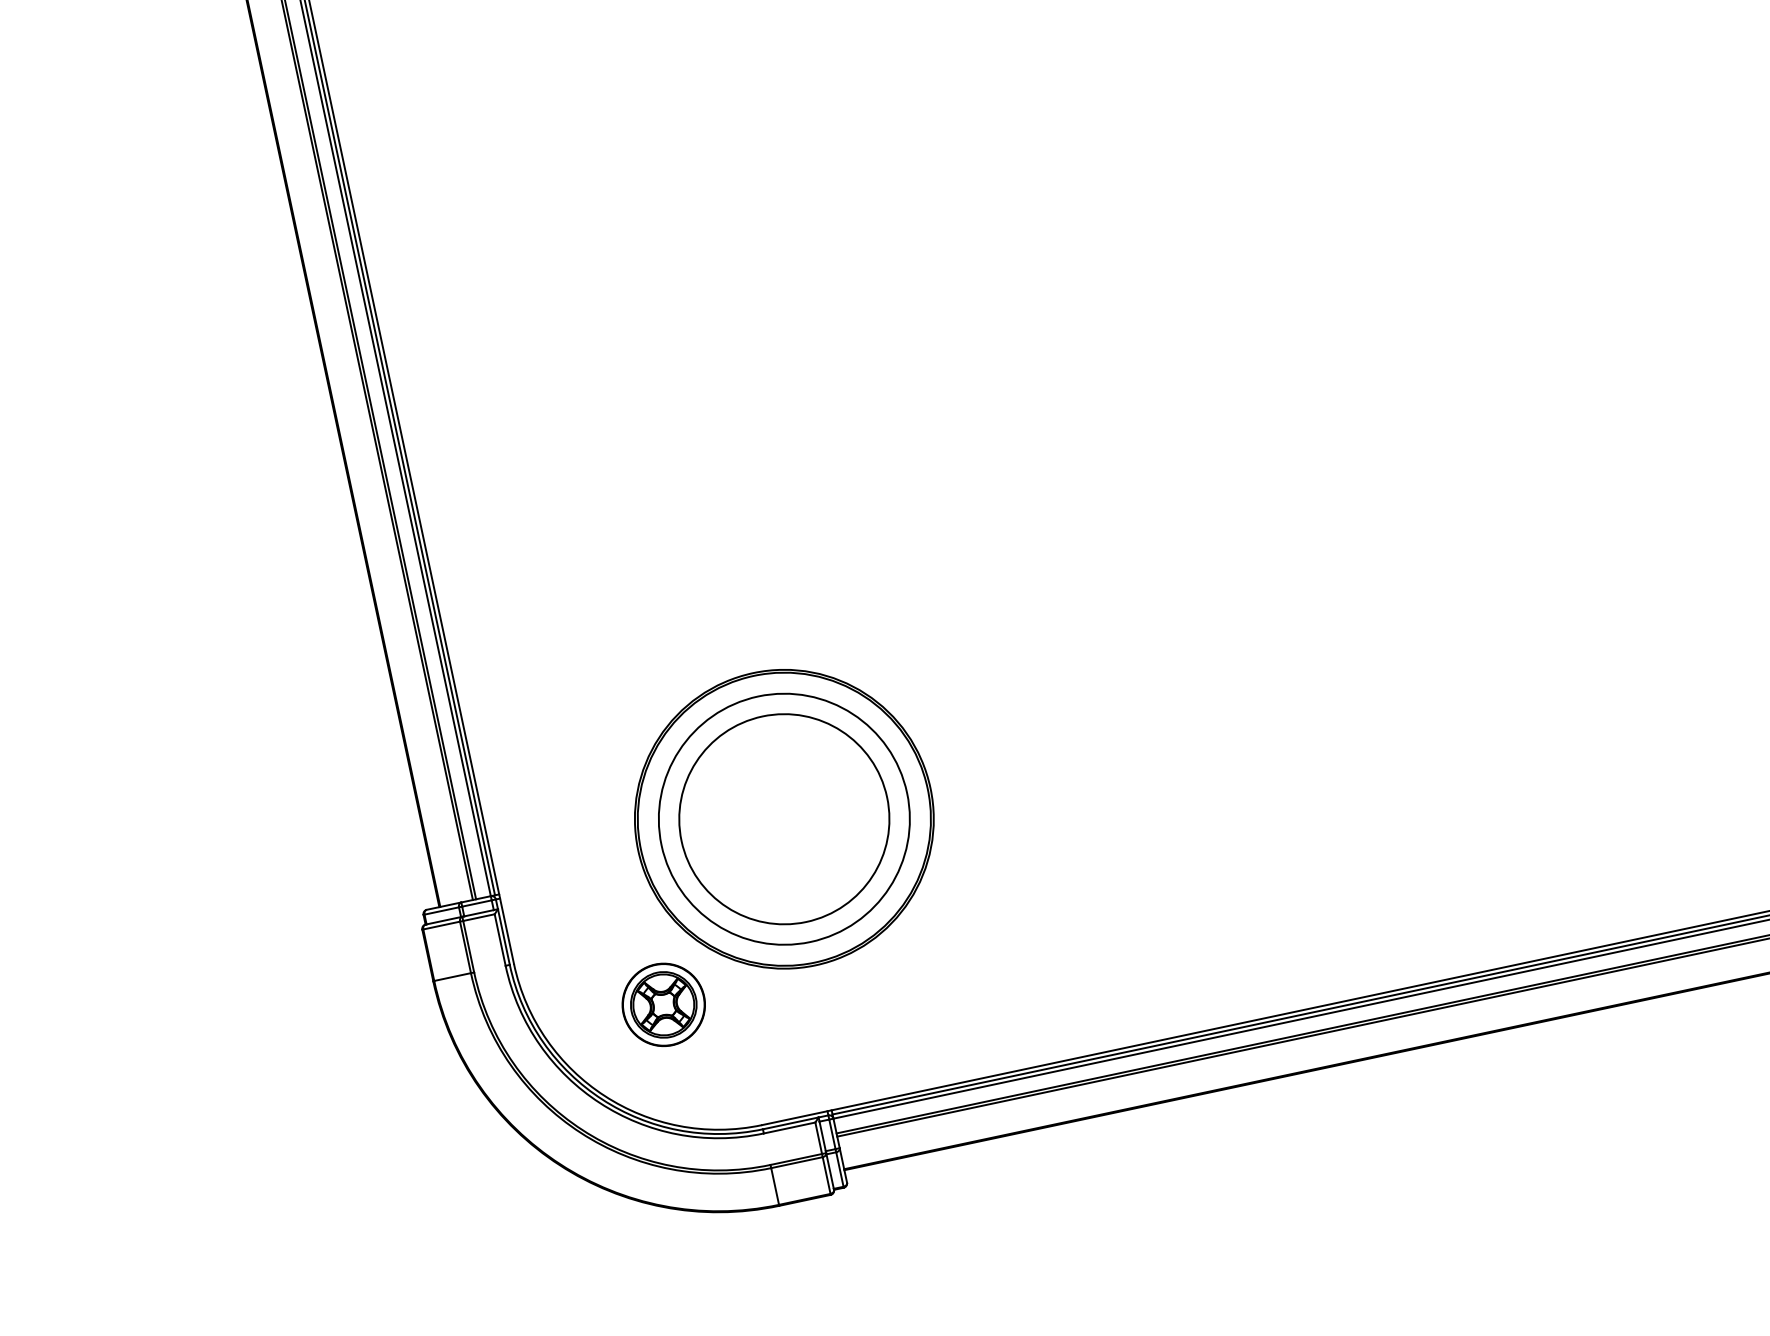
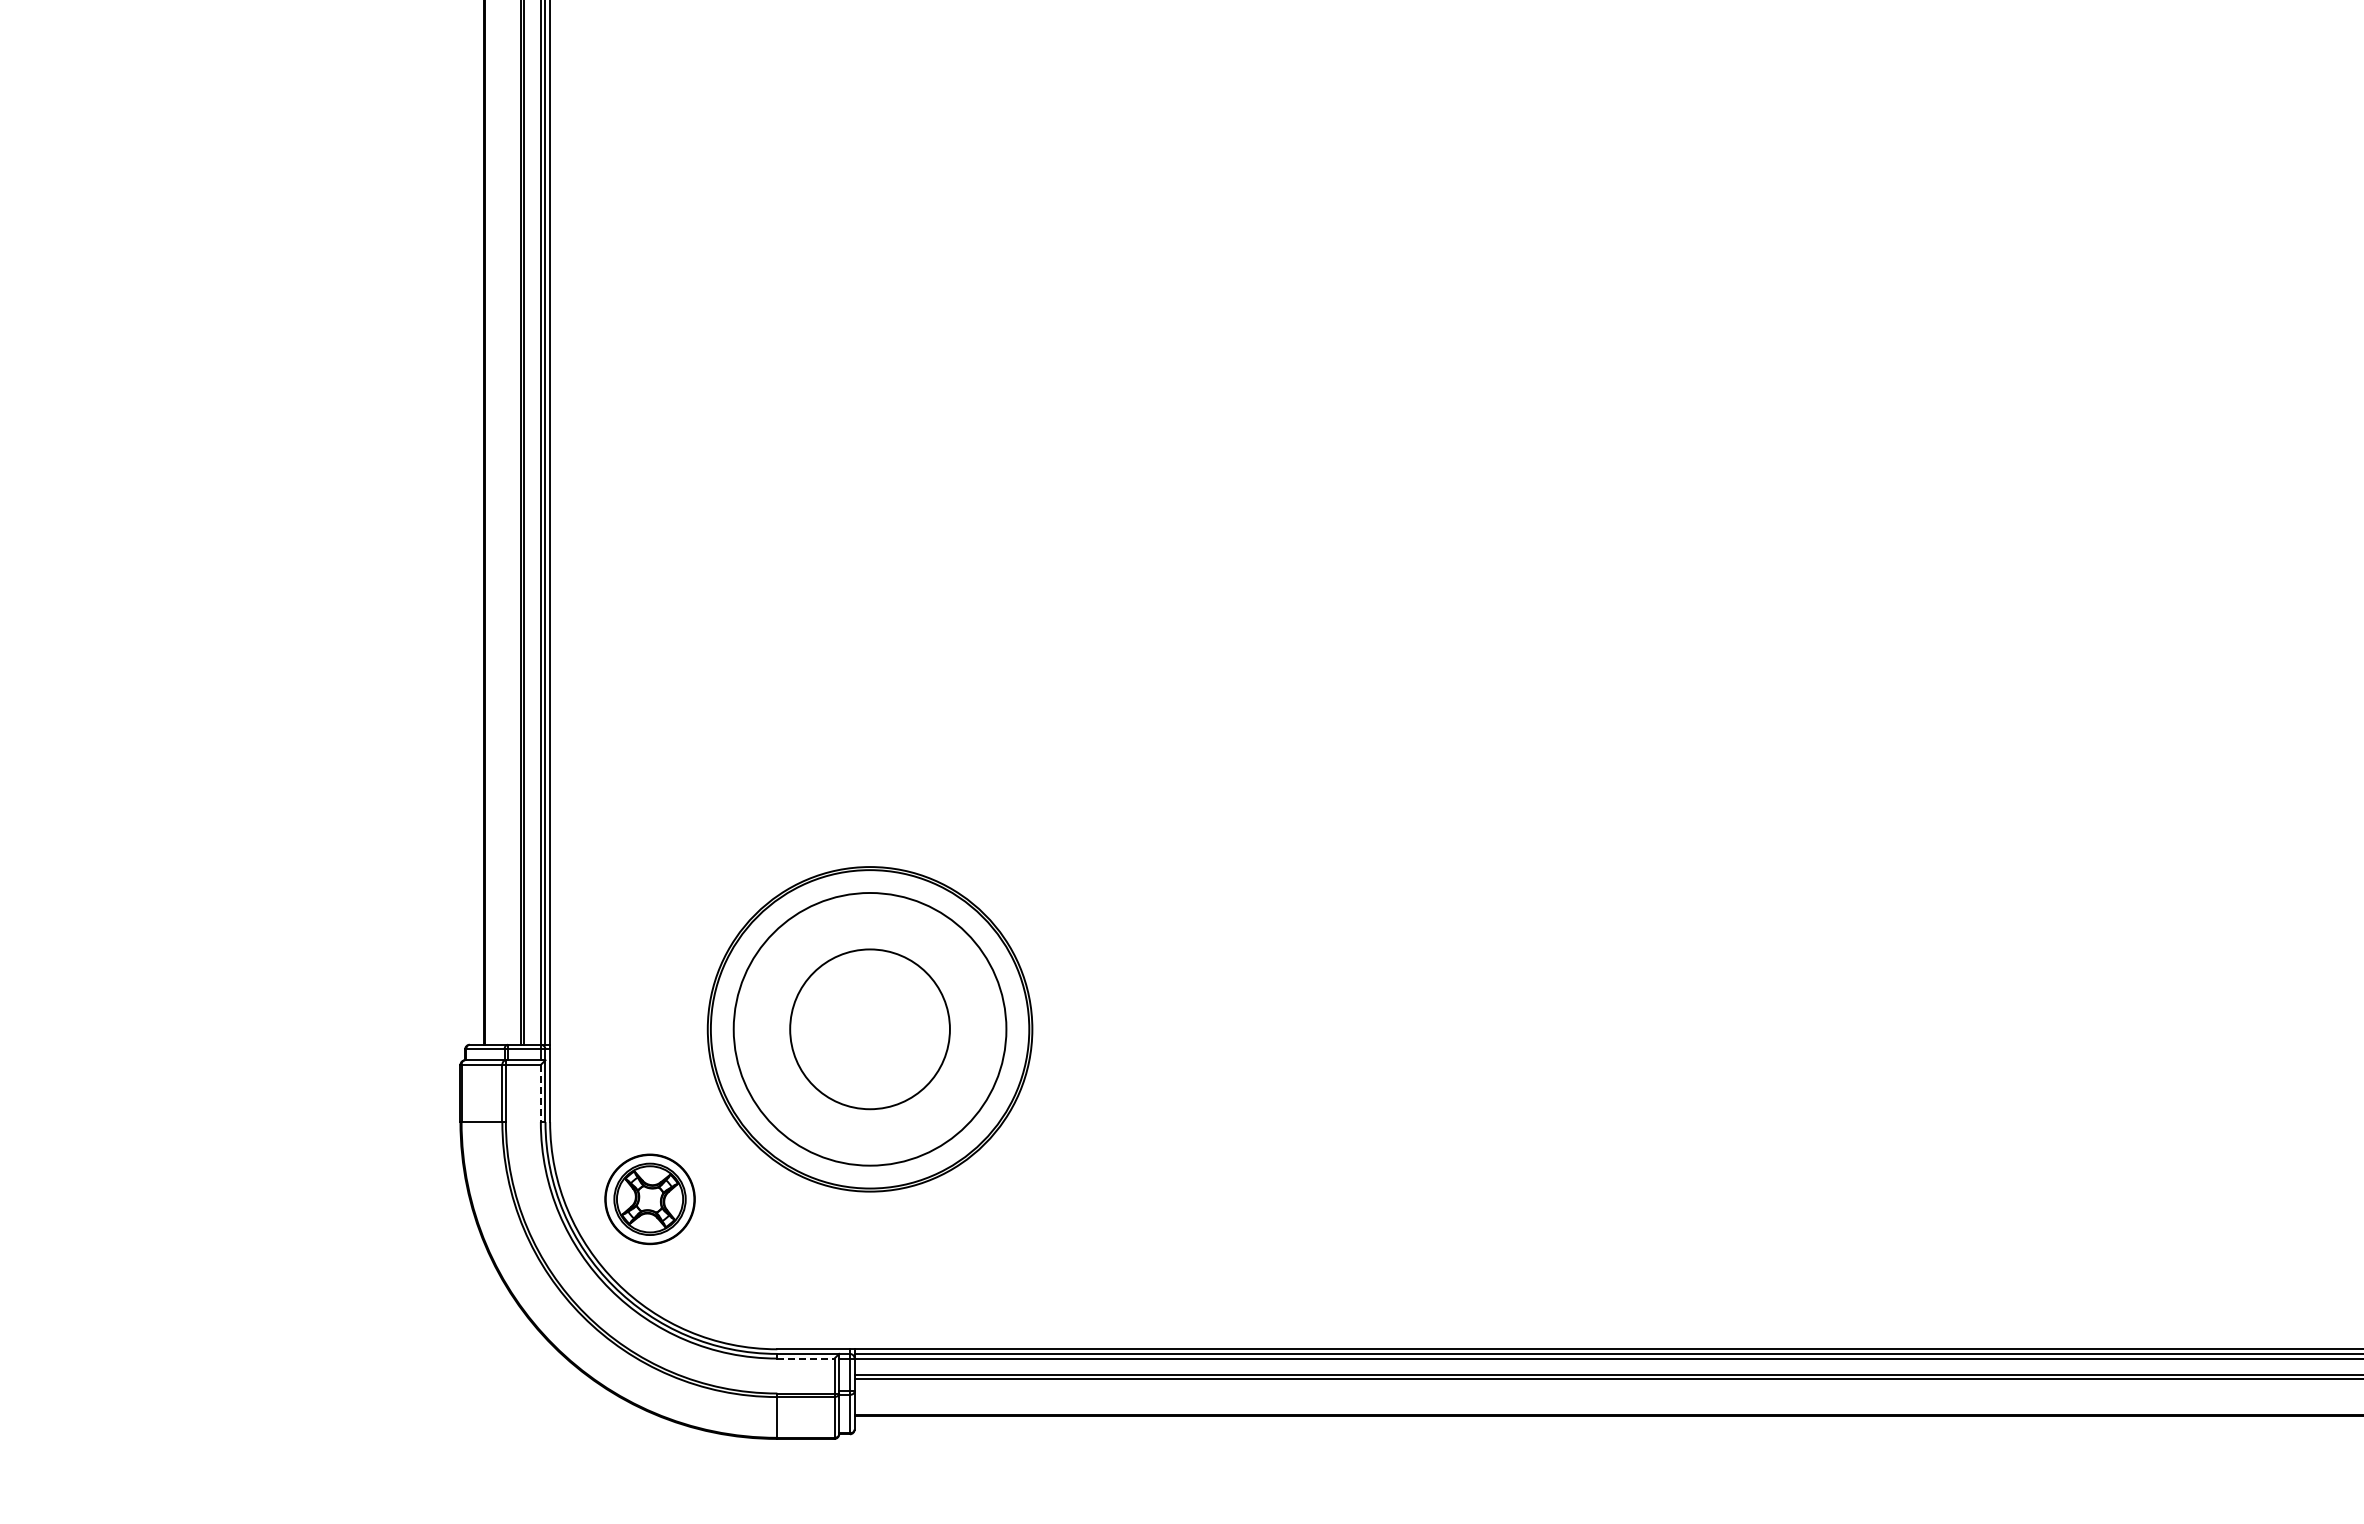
circle: (783, 819) -> (869, 1029), size x0.7
line: (499, 940) -> (540, 1093), solid -> dashed
part: (663, 1005) -> (649, 1199), moved
line: (789, 1128) -> (805, 1358), solid -> dashed

